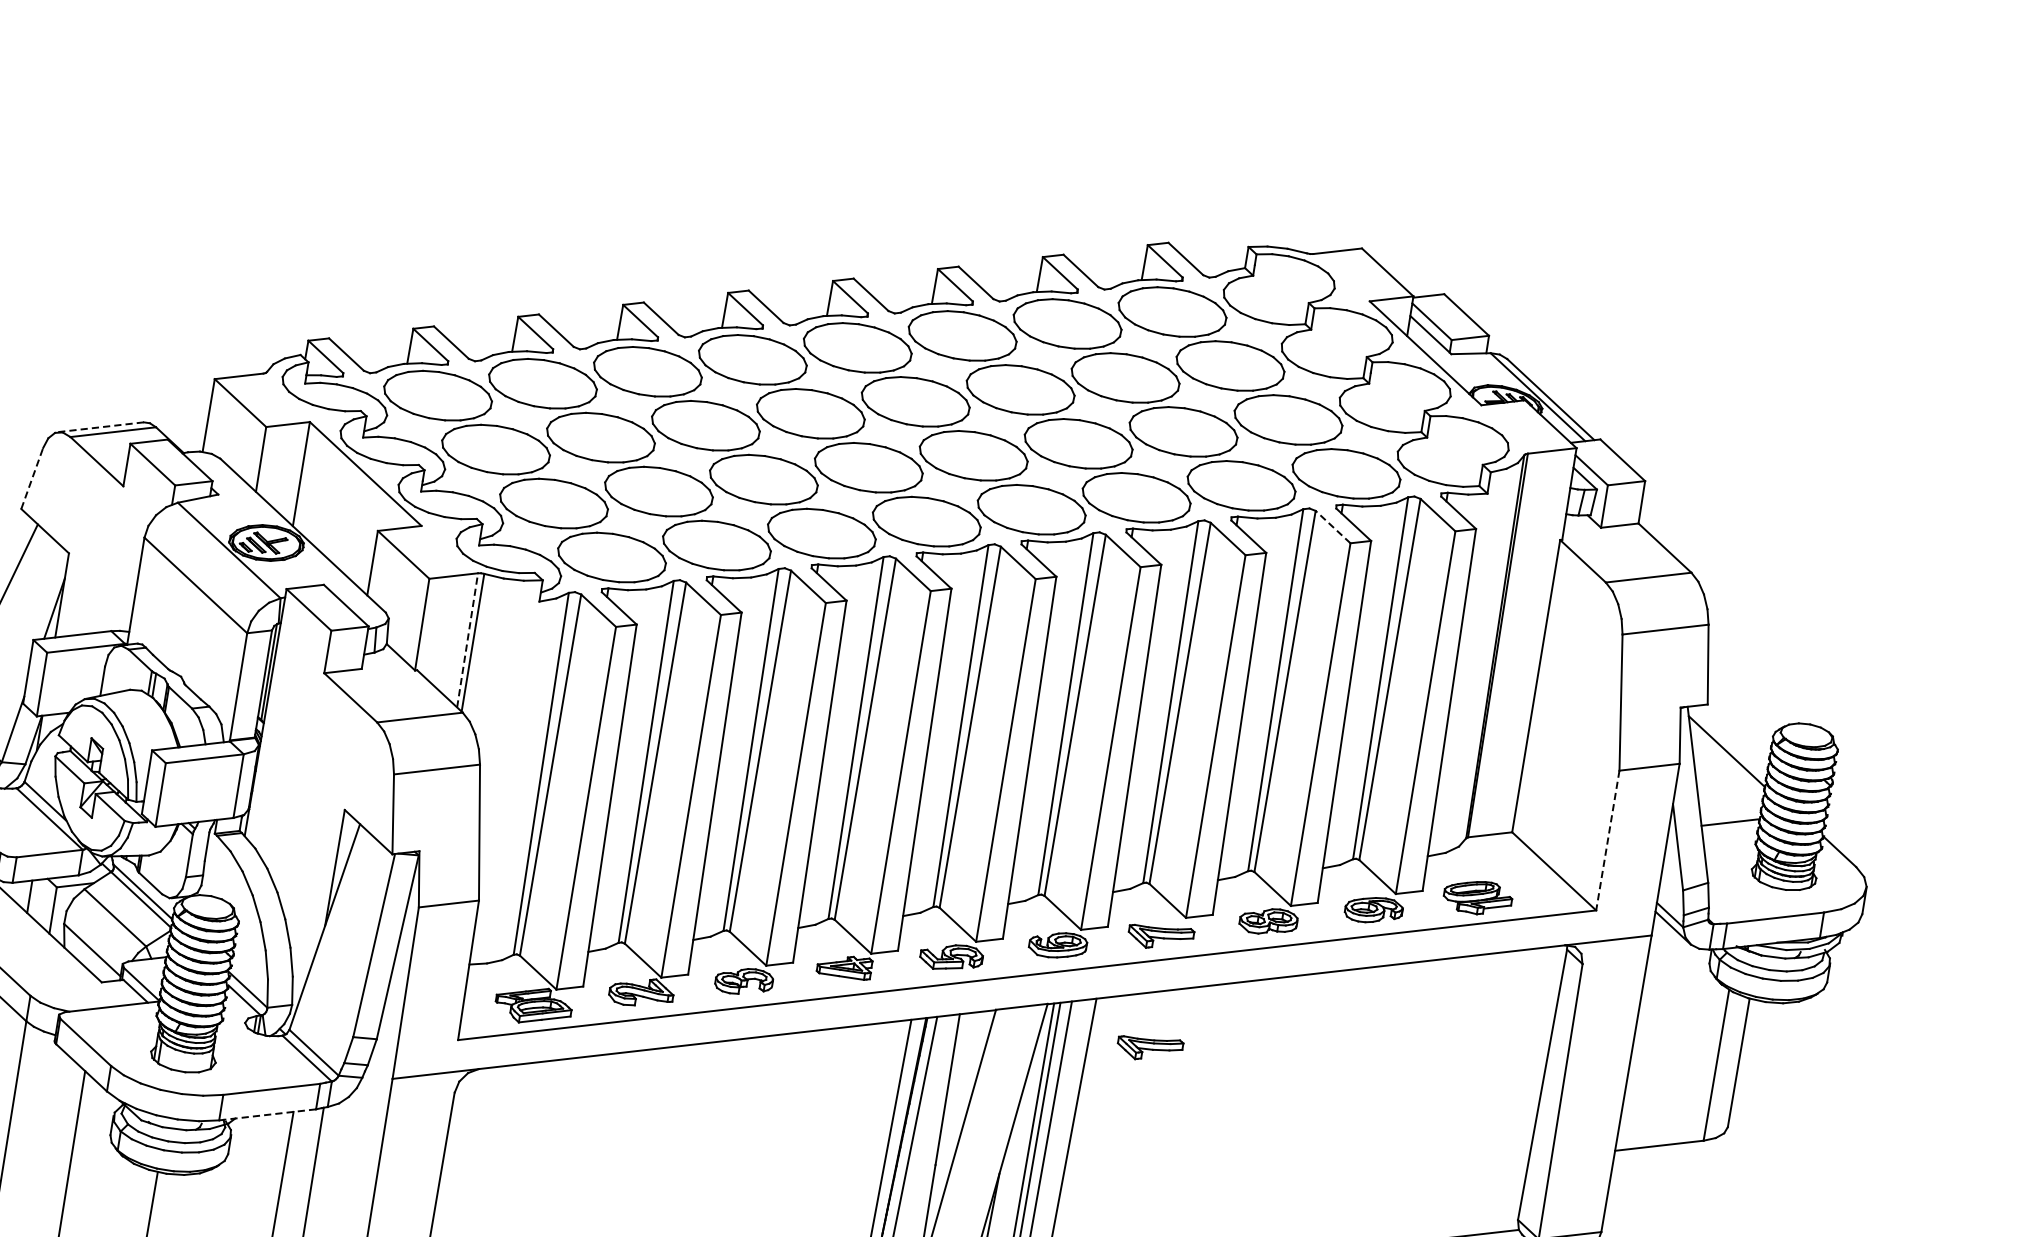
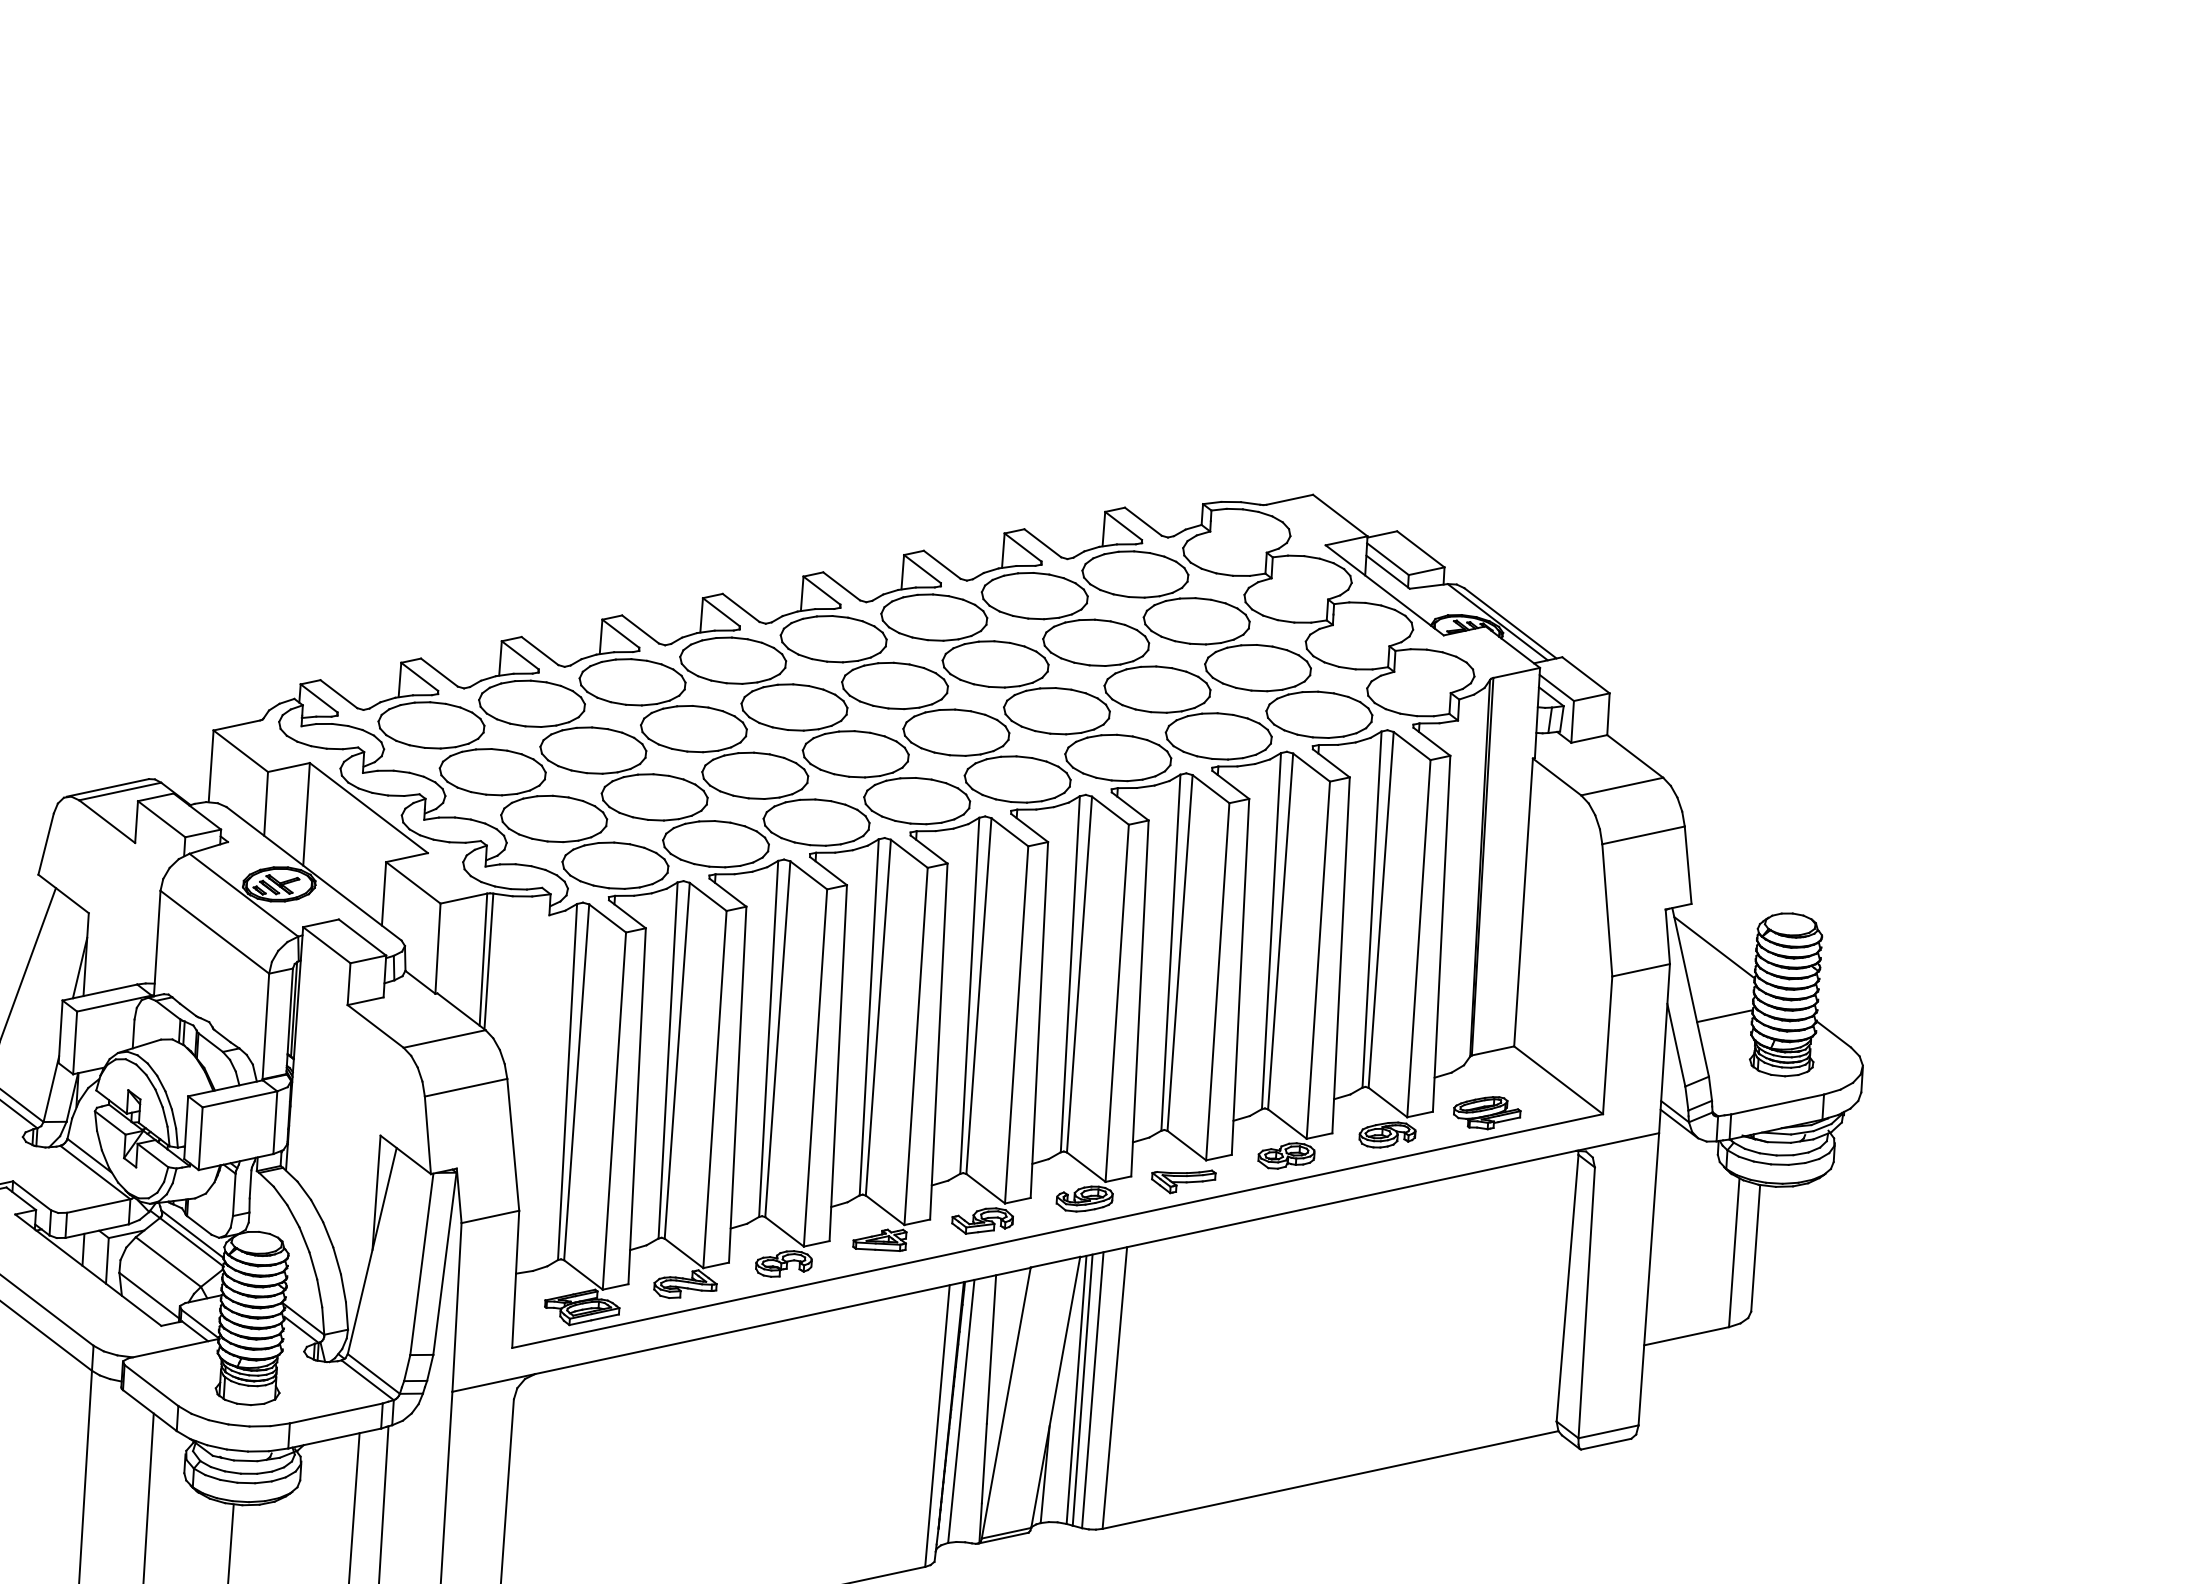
line: (100, 426) -> (107, 787), dashed -> solid
line: (32, 478) -> (46, 844), dashed -> solid
line: (1333, 526) -> (1311, 767), dashed -> solid
line: (467, 640) -> (483, 959), dashed -> solid
line: (1607, 840) -> (1607, 1045), dashed -> solid
part: (1149, 1048) -> (1183, 1290), removed
line: (268, 1114) -> (335, 1438), dashed -> solid

